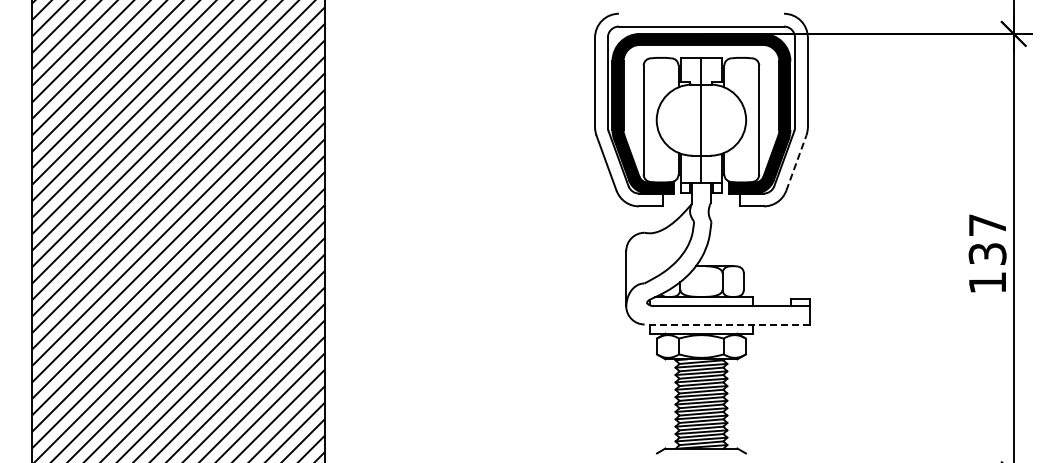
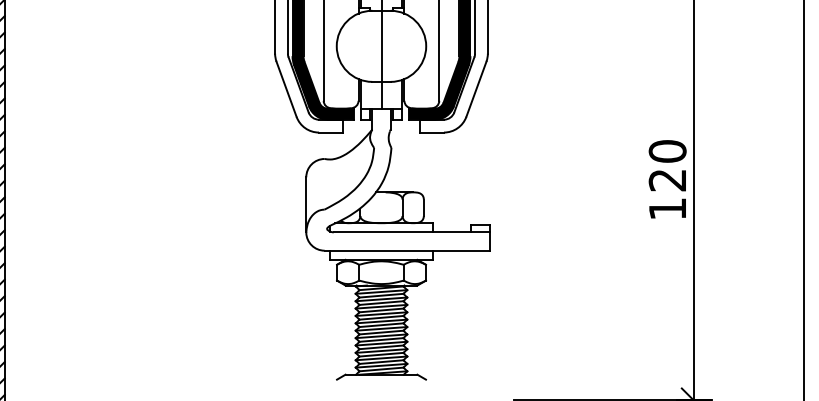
line: (796, 162) -> (476, 88), dashed -> solid
text: (987, 239) -> (667, 165), 137 -> 120
line: (727, 324) -> (407, 250), dashed -> solid

